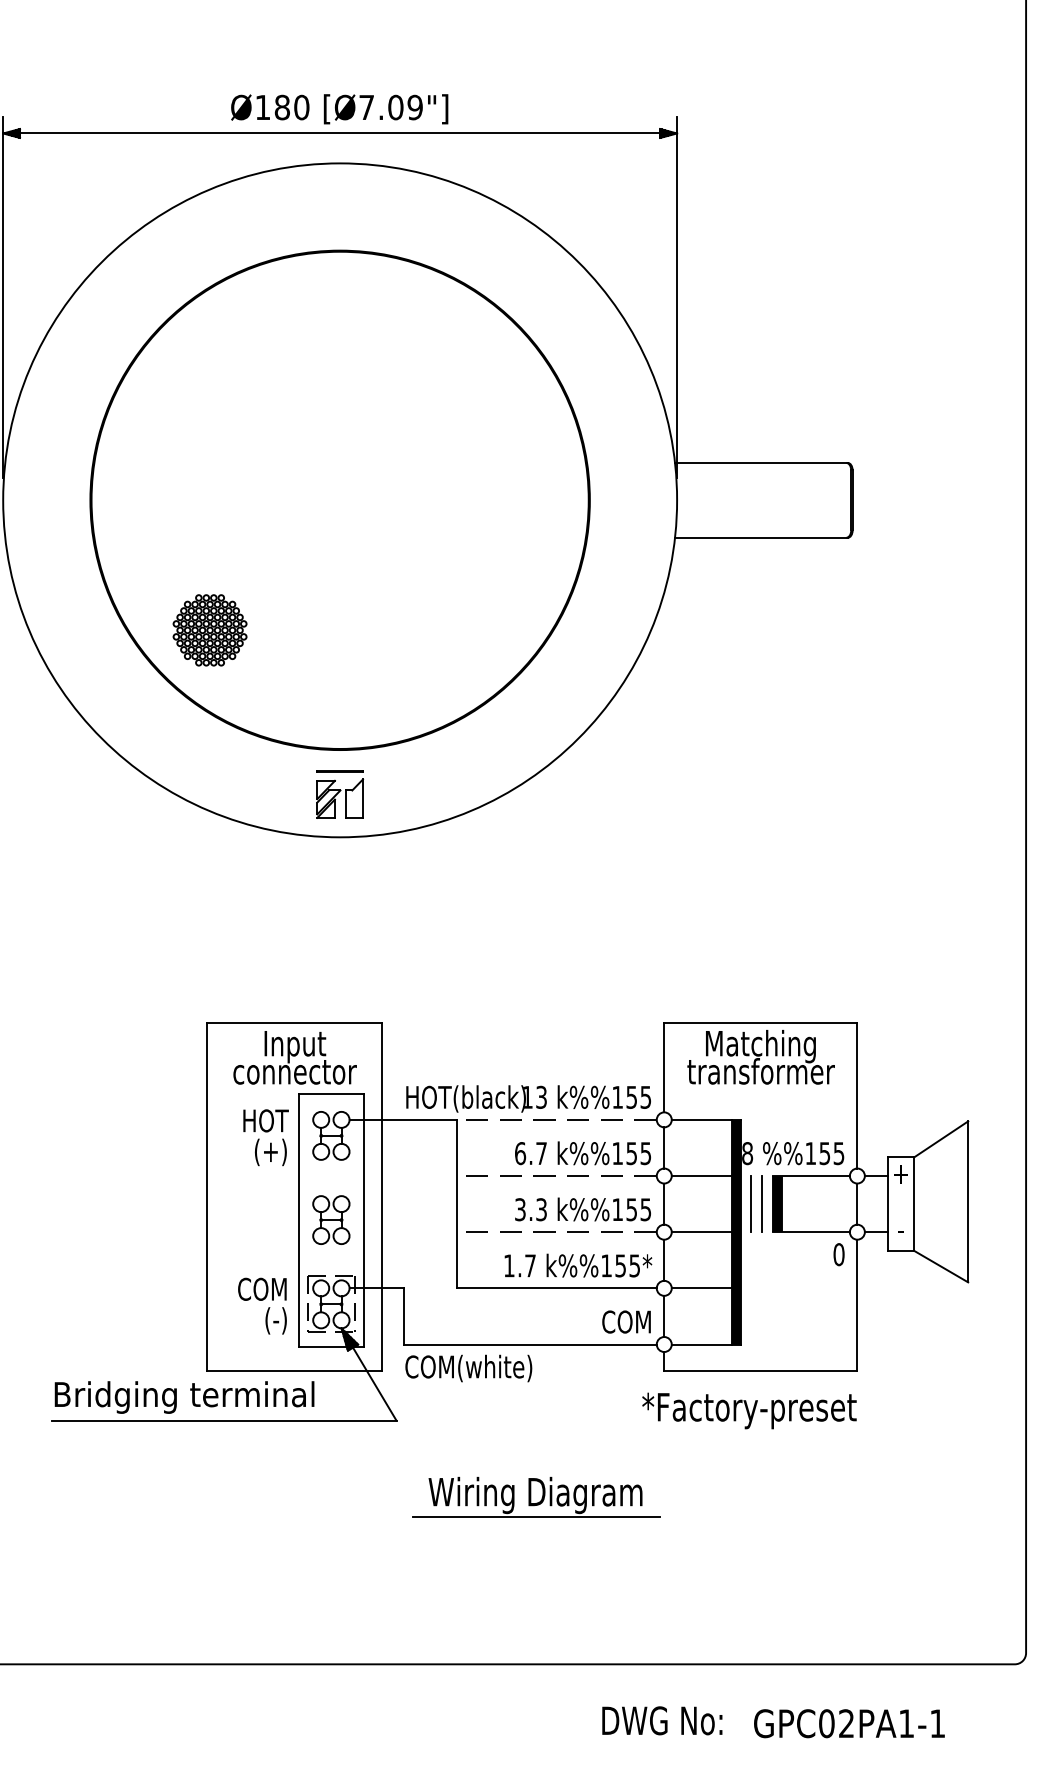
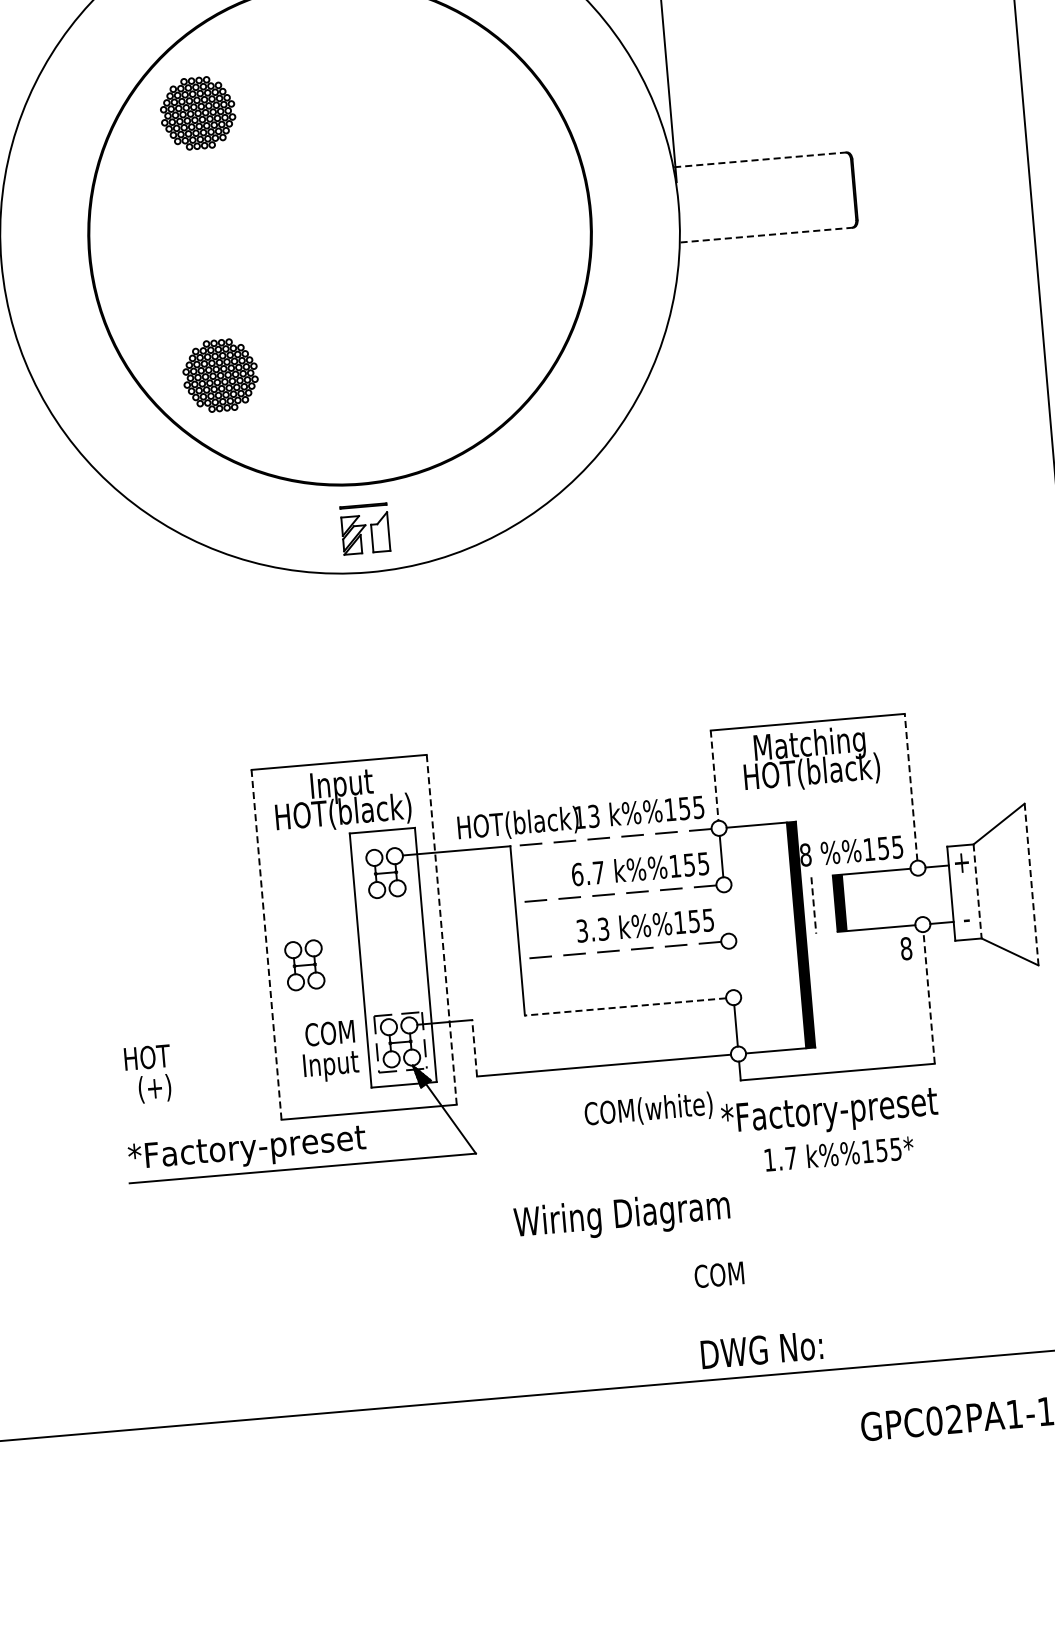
part: (209, 369) -> (197, 113), added
line: (760, 462) -> (759, 159), solid -> dashed
line: (760, 537) -> (765, 234), solid -> dashed
line: (664, 1067) -> (714, 775), solid -> dashed
text: (294, 1073) -> (343, 813), connector -> HOT(black)
text: (760, 1073) -> (811, 773), transformer -> HOT(black)
line: (857, 1095) -> (911, 787), solid -> dashed
text: (265, 1137) -> (148, 1074), moved
line: (701, 1176) -> (761, 882), removed
line: (381, 1196) -> (441, 929), solid -> dashed
line: (207, 1197) -> (266, 945), solid -> dashed
line: (968, 1202) -> (1031, 885), solid -> dashed
line: (664, 1203) -> (726, 912), removed
line: (857, 1203) -> (920, 895), removed
line: (751, 1204) -> (814, 905), solid -> dashed
line: (762, 1204) -> (825, 904), removed
line: (914, 1204) -> (977, 891), solid -> dashed
part: (331, 1219) -> (304, 964), moved
line: (701, 1232) -> (766, 938), removed
text: (838, 1254) -> (905, 948), 0 -> 8
line: (664, 1259) -> (731, 968), removed
text: (578, 1265) -> (839, 1153), moved
line: (556, 1288) -> (625, 1007), solid -> dashed
line: (701, 1288) -> (771, 994), removed
line: (857, 1305) -> (929, 998), solid -> dashed
line: (404, 1315) -> (474, 1047), solid -> dashed
text: (260, 1321) -> (330, 1065), (-) -> Input
text: (626, 1321) -> (719, 1274), moved
text: (468, 1368) -> (648, 1110), moved
text: (183, 1397) -> (259, 1148), Bridging terminal -> *Factory-preset
line: (535, 1517) -> (624, 1238), removed
text: (662, 1720) -> (762, 1349), moved

